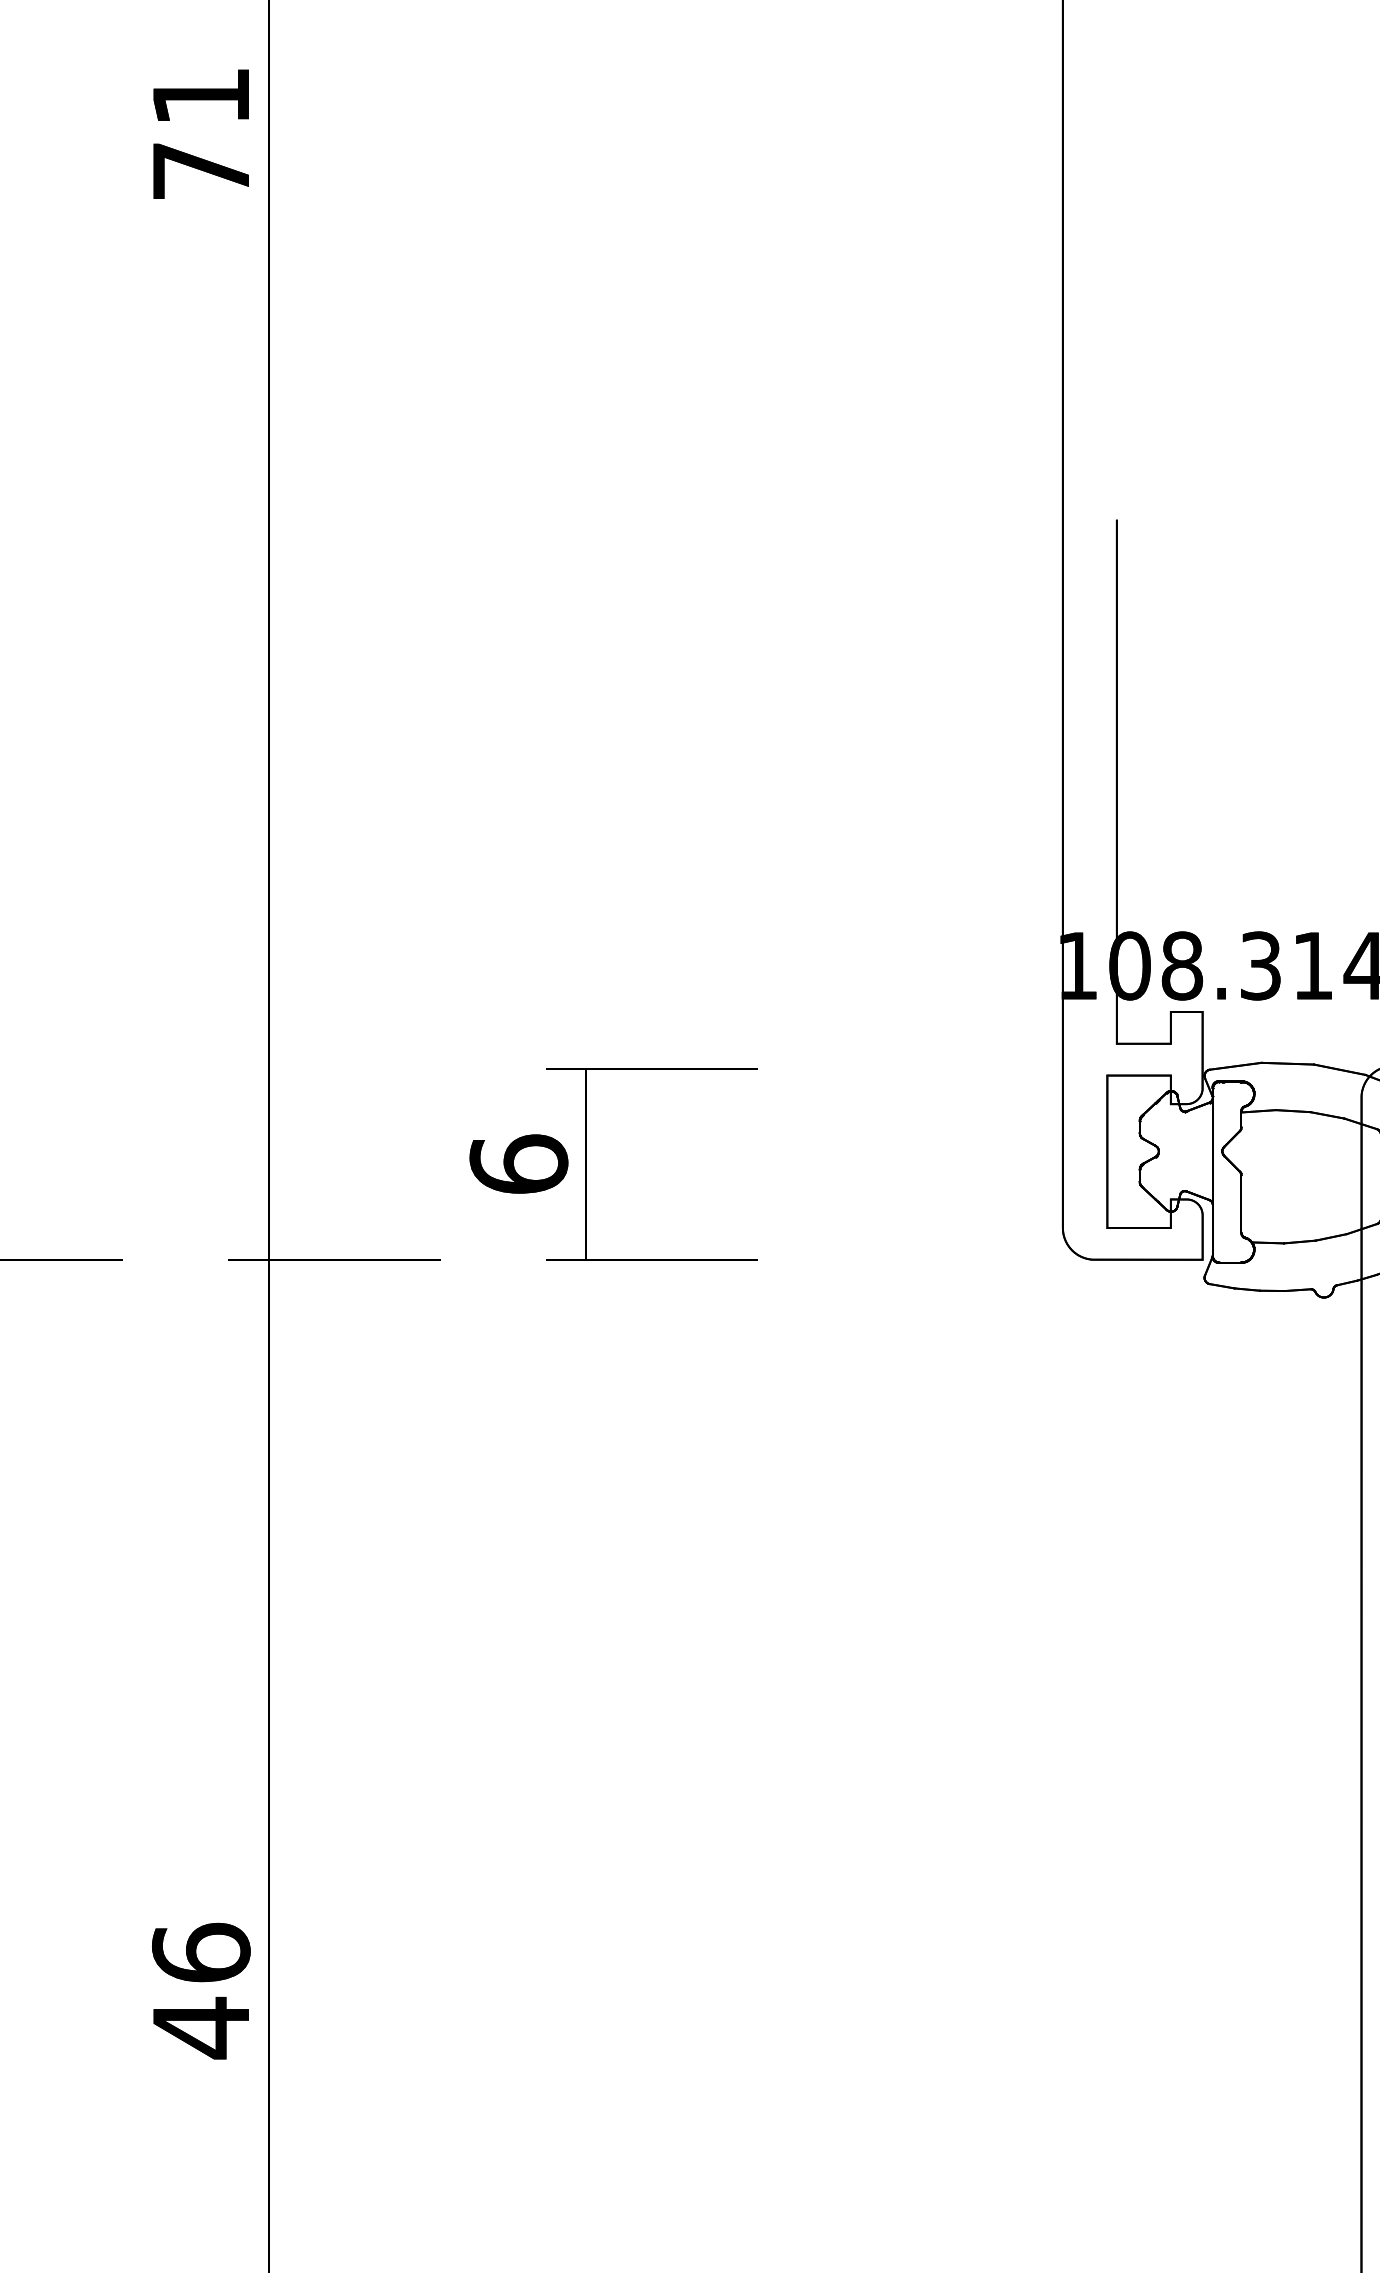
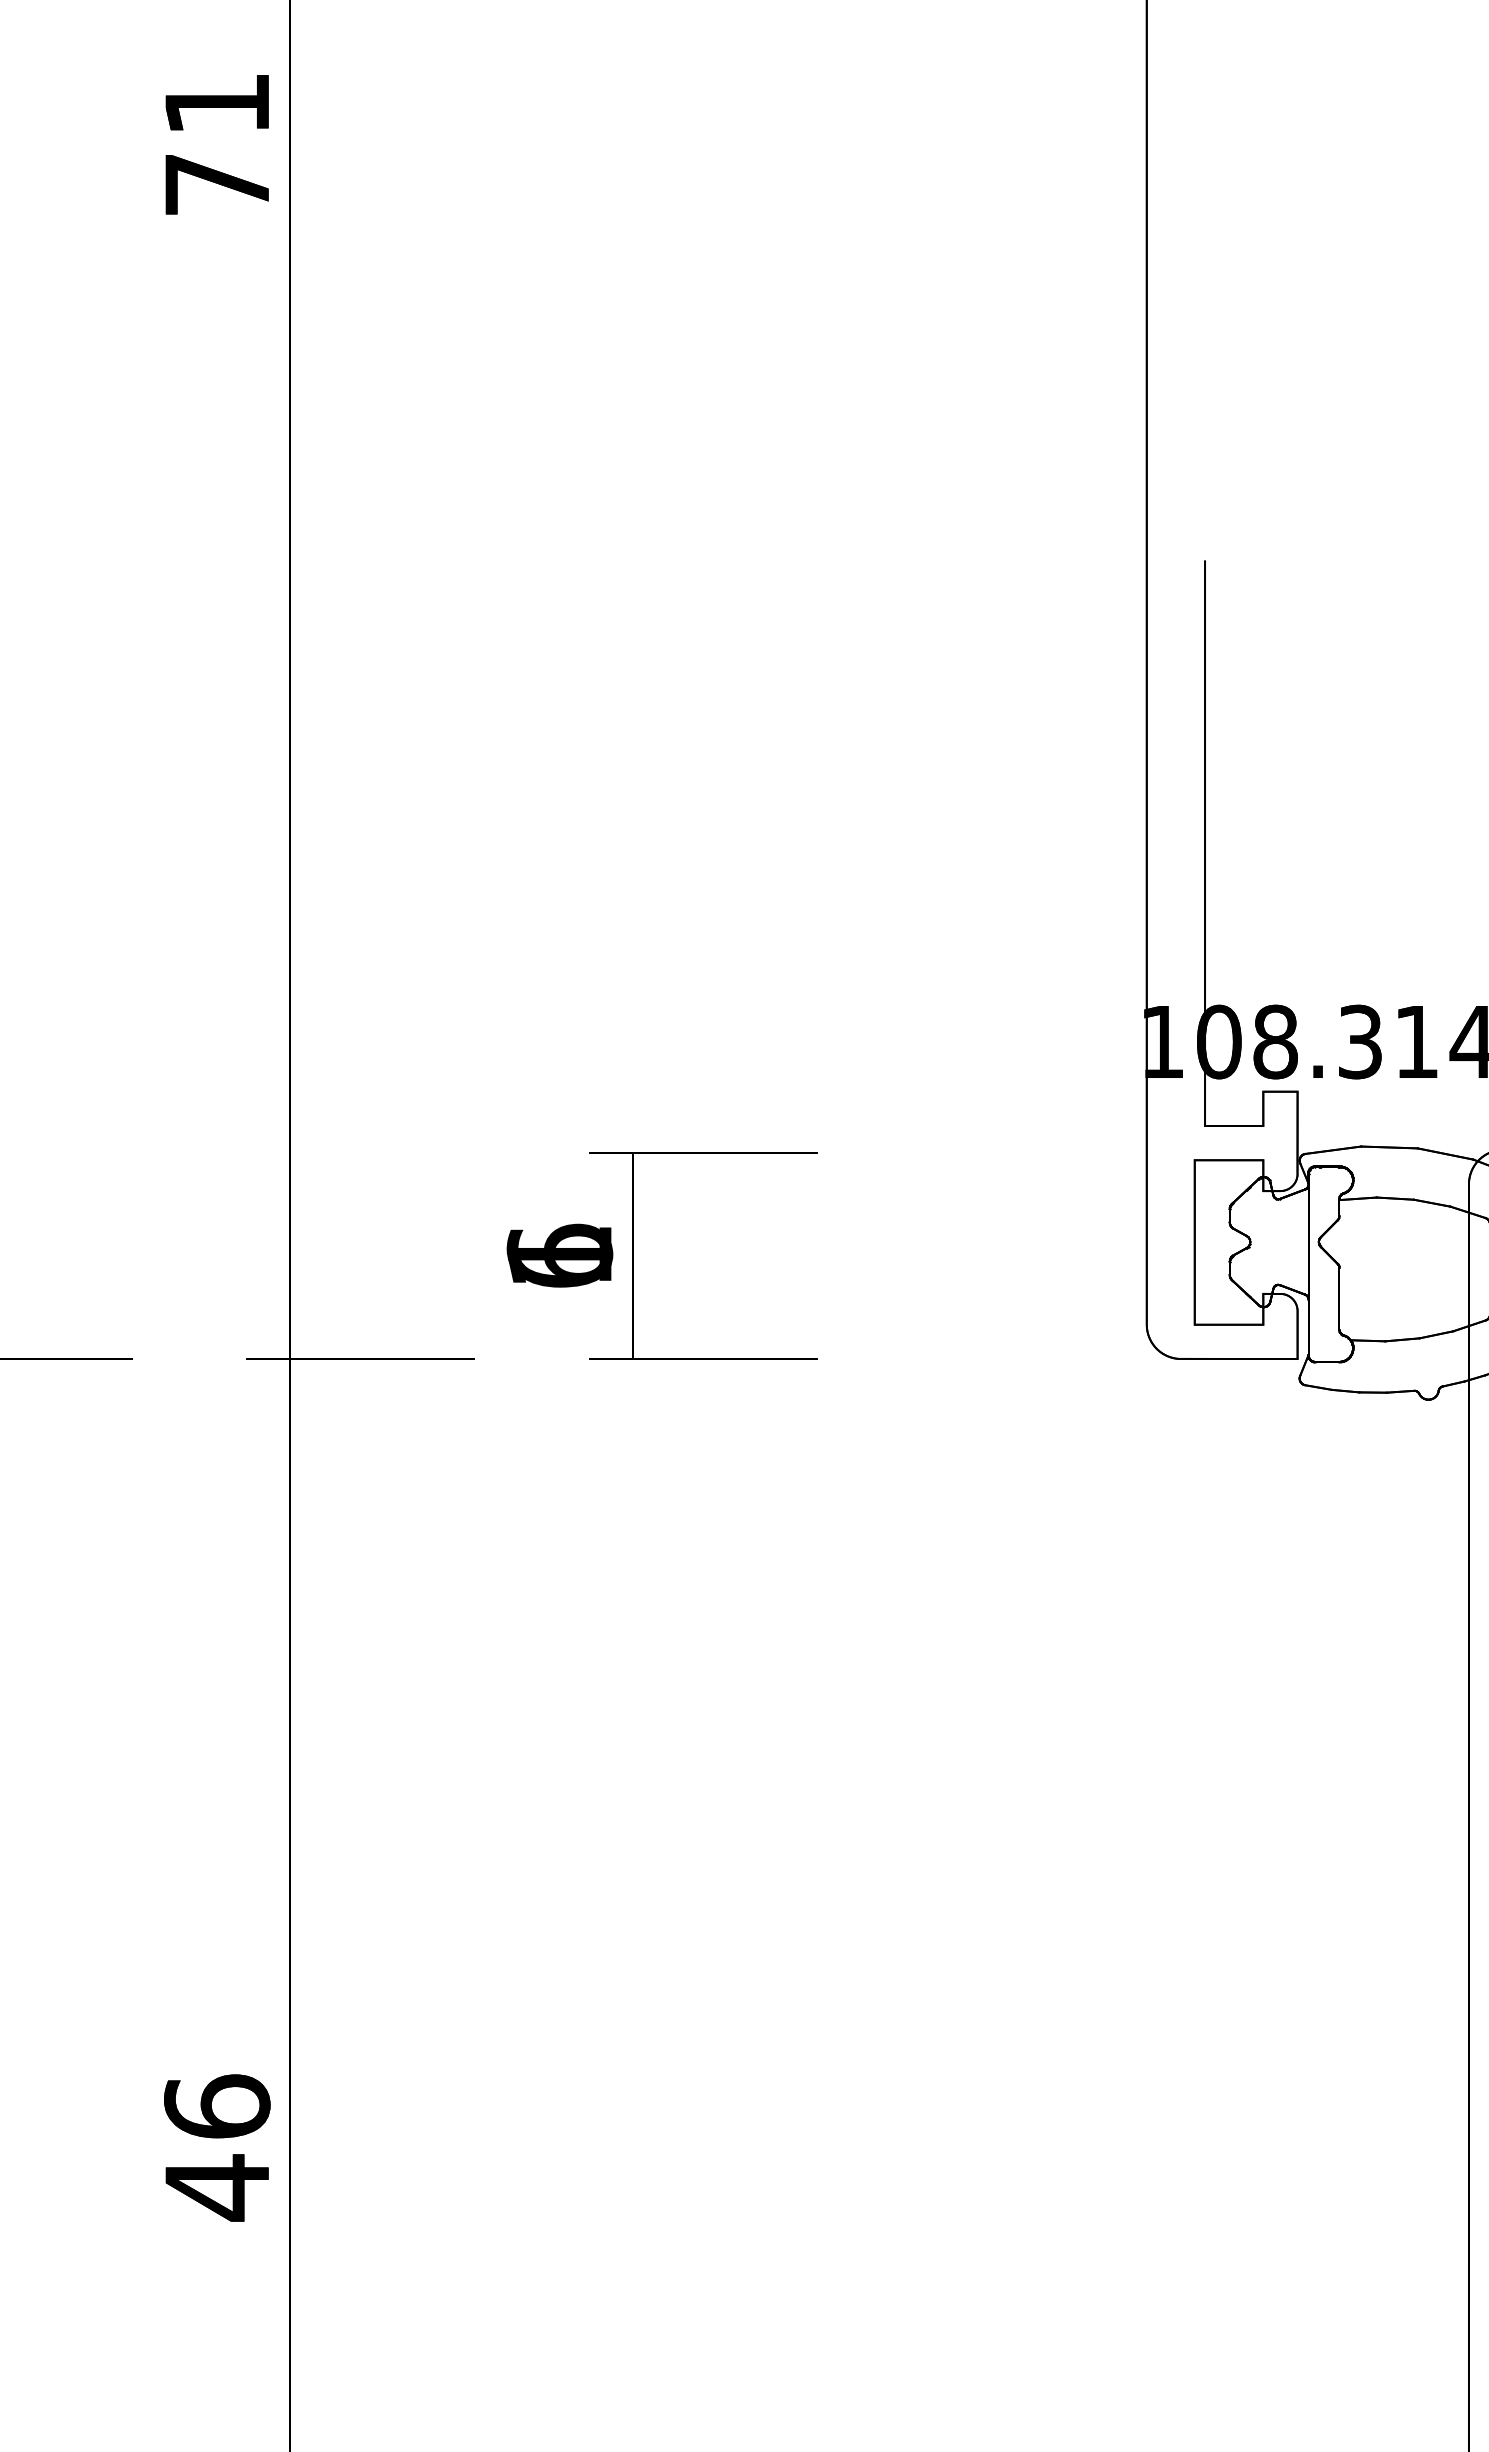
text: (518, 1163) -> (559, 1255), 6 -> 1

